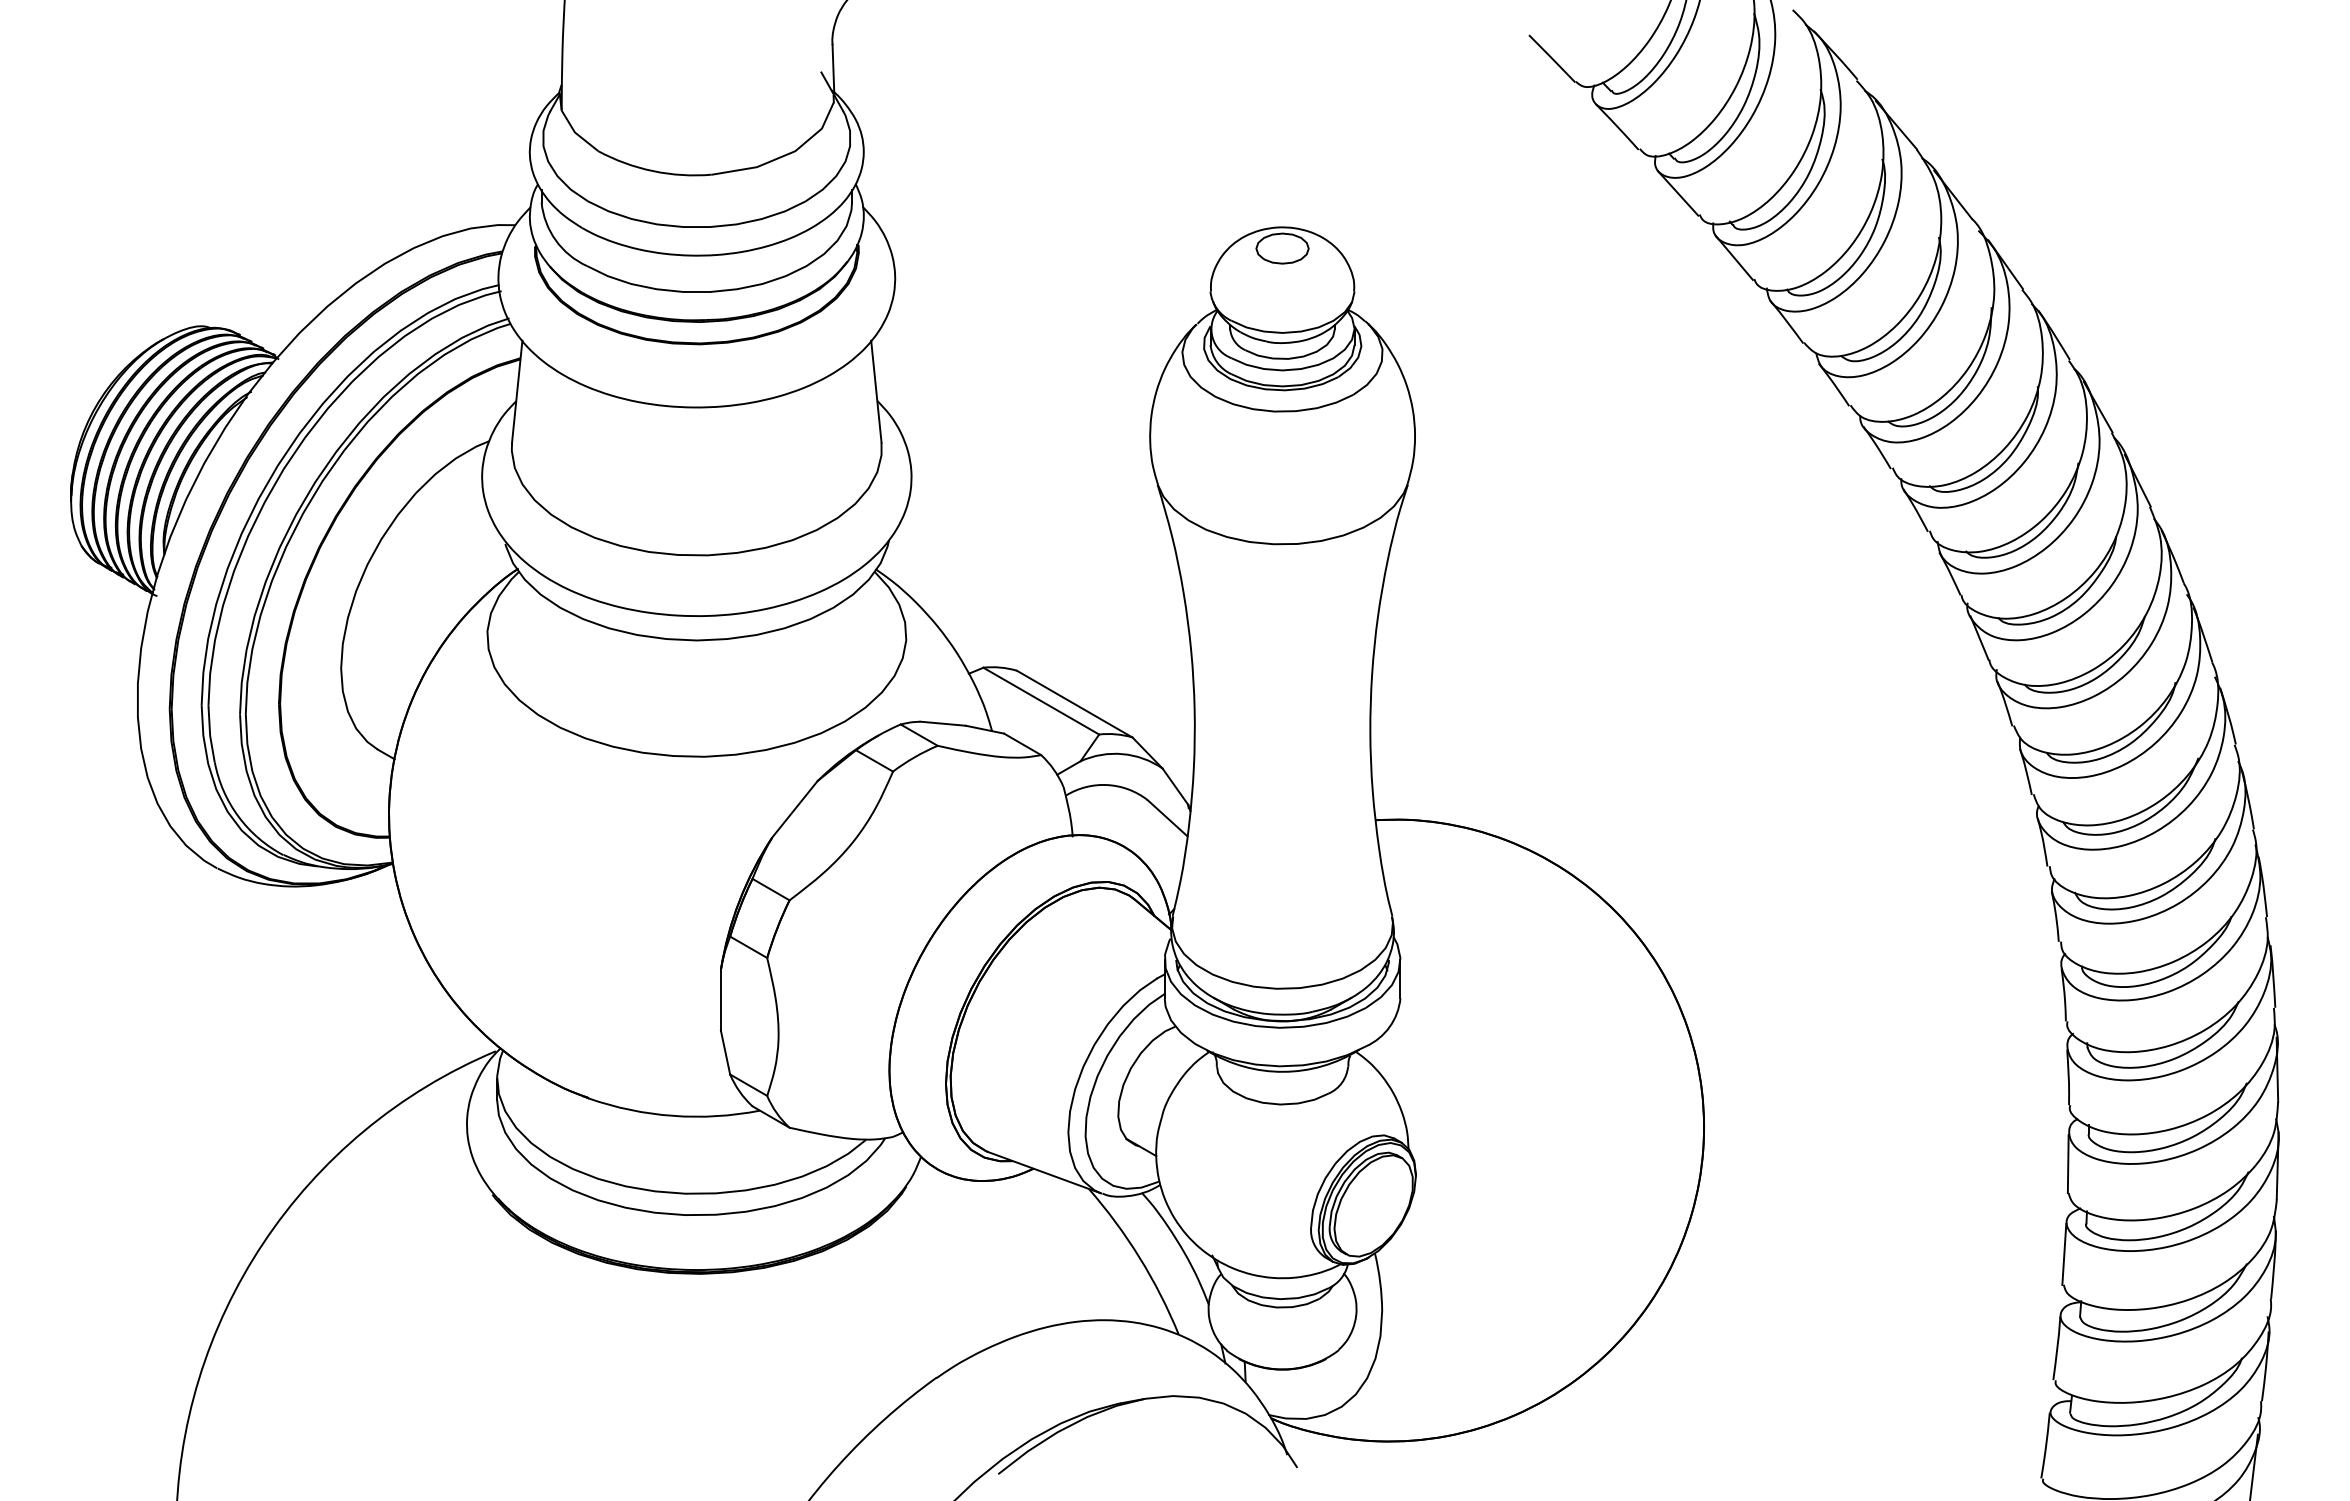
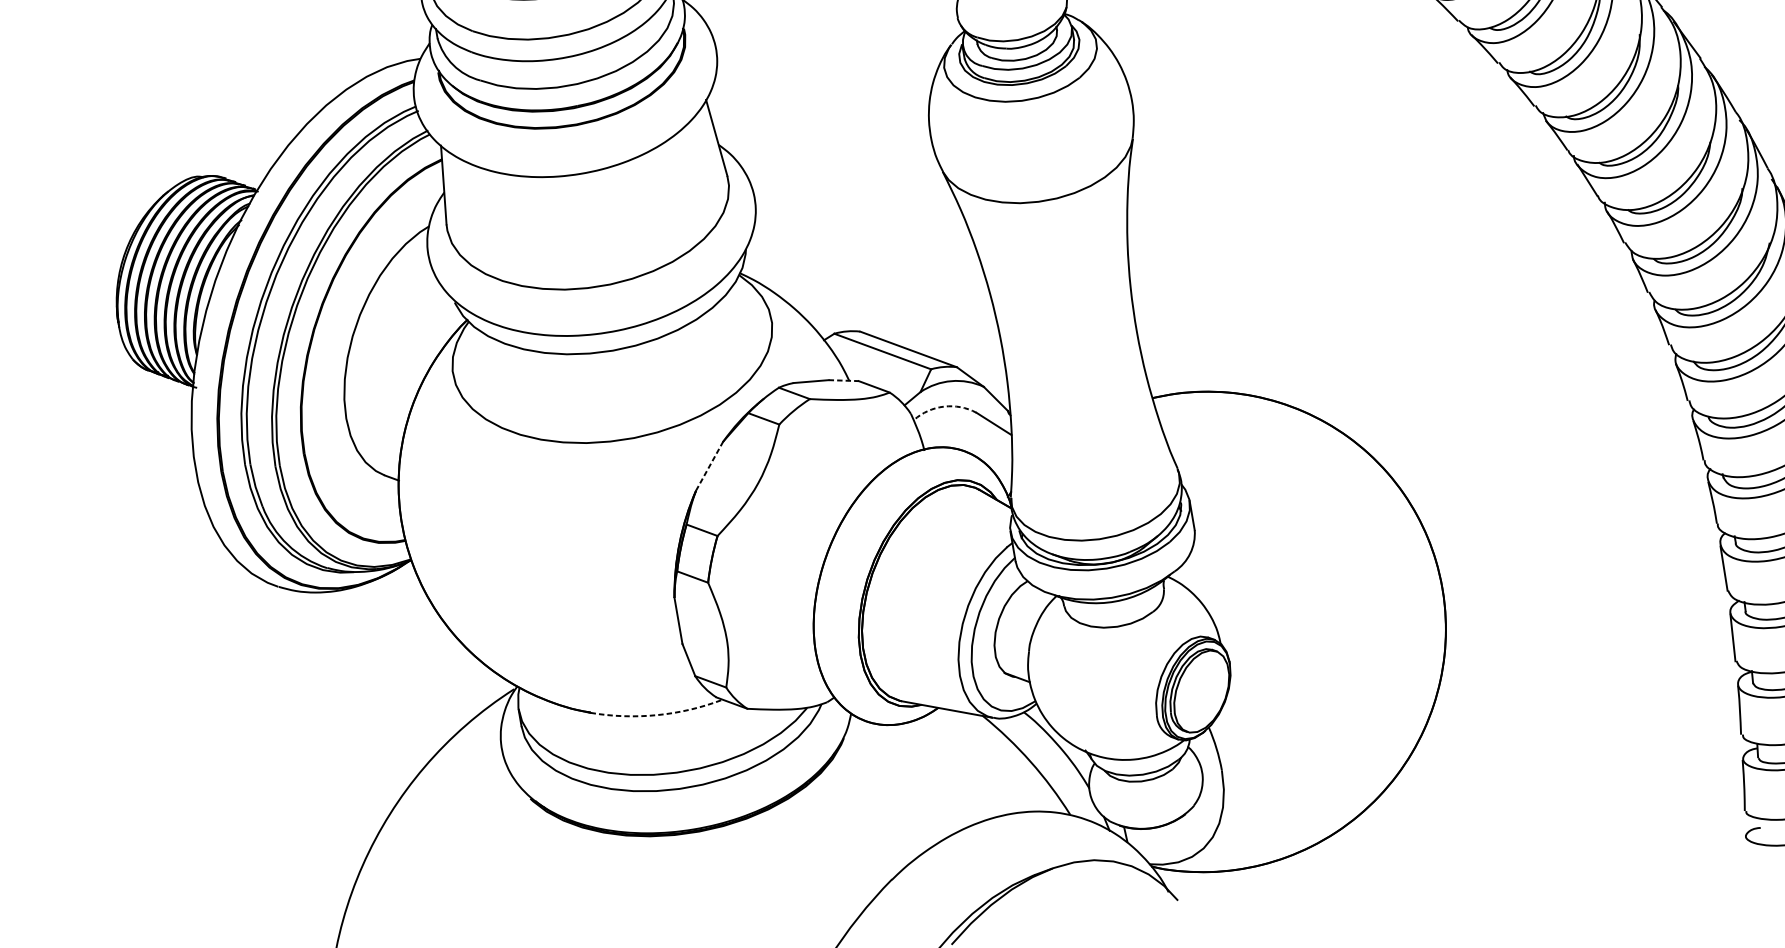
line: (985, 729) -> (844, 380), solid -> dashed
arc: (1107, 785) -> (944, 406), solid -> dashed
line: (794, 809) -> (709, 466), solid -> dashed
arc: (673, 1115) -> (657, 714), solid -> dashed

